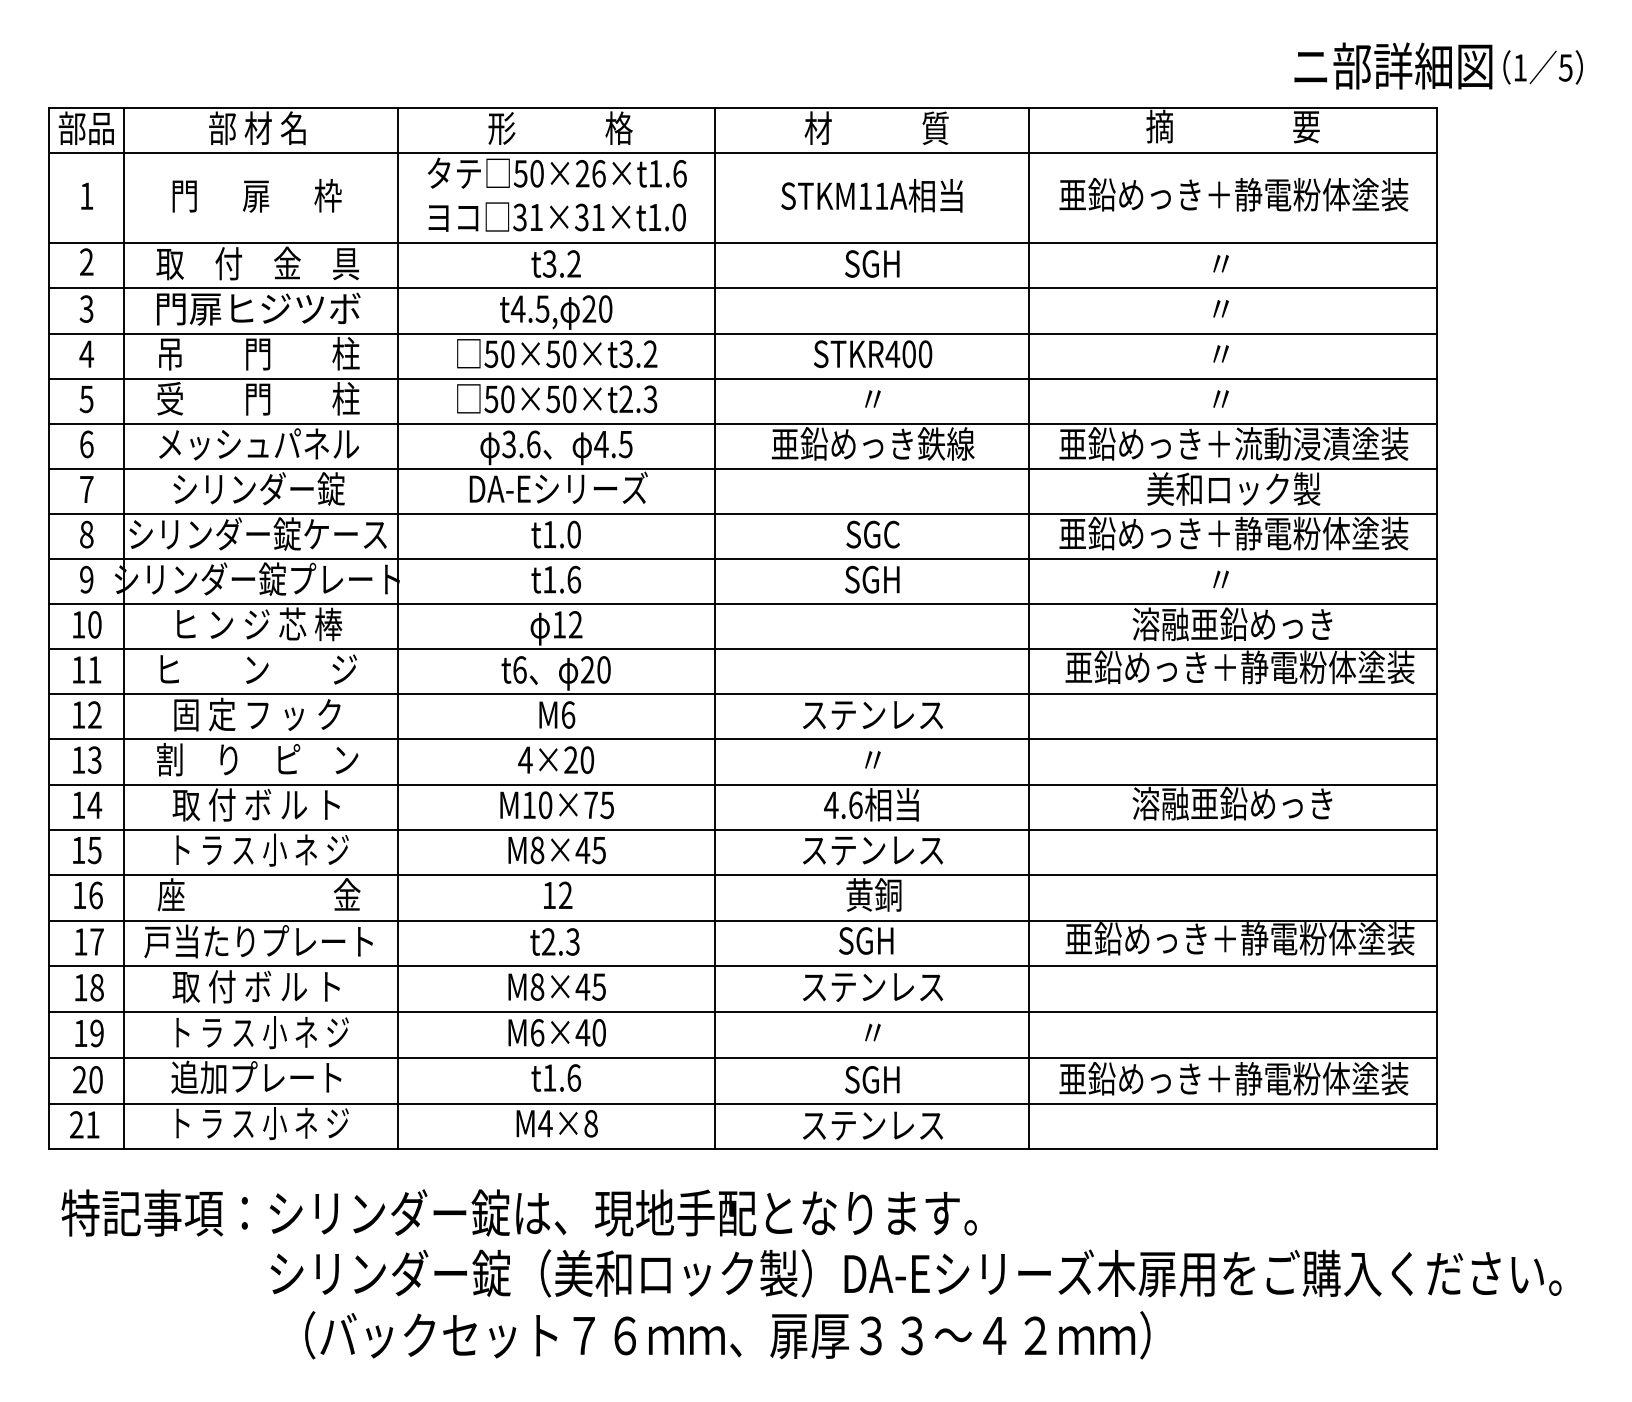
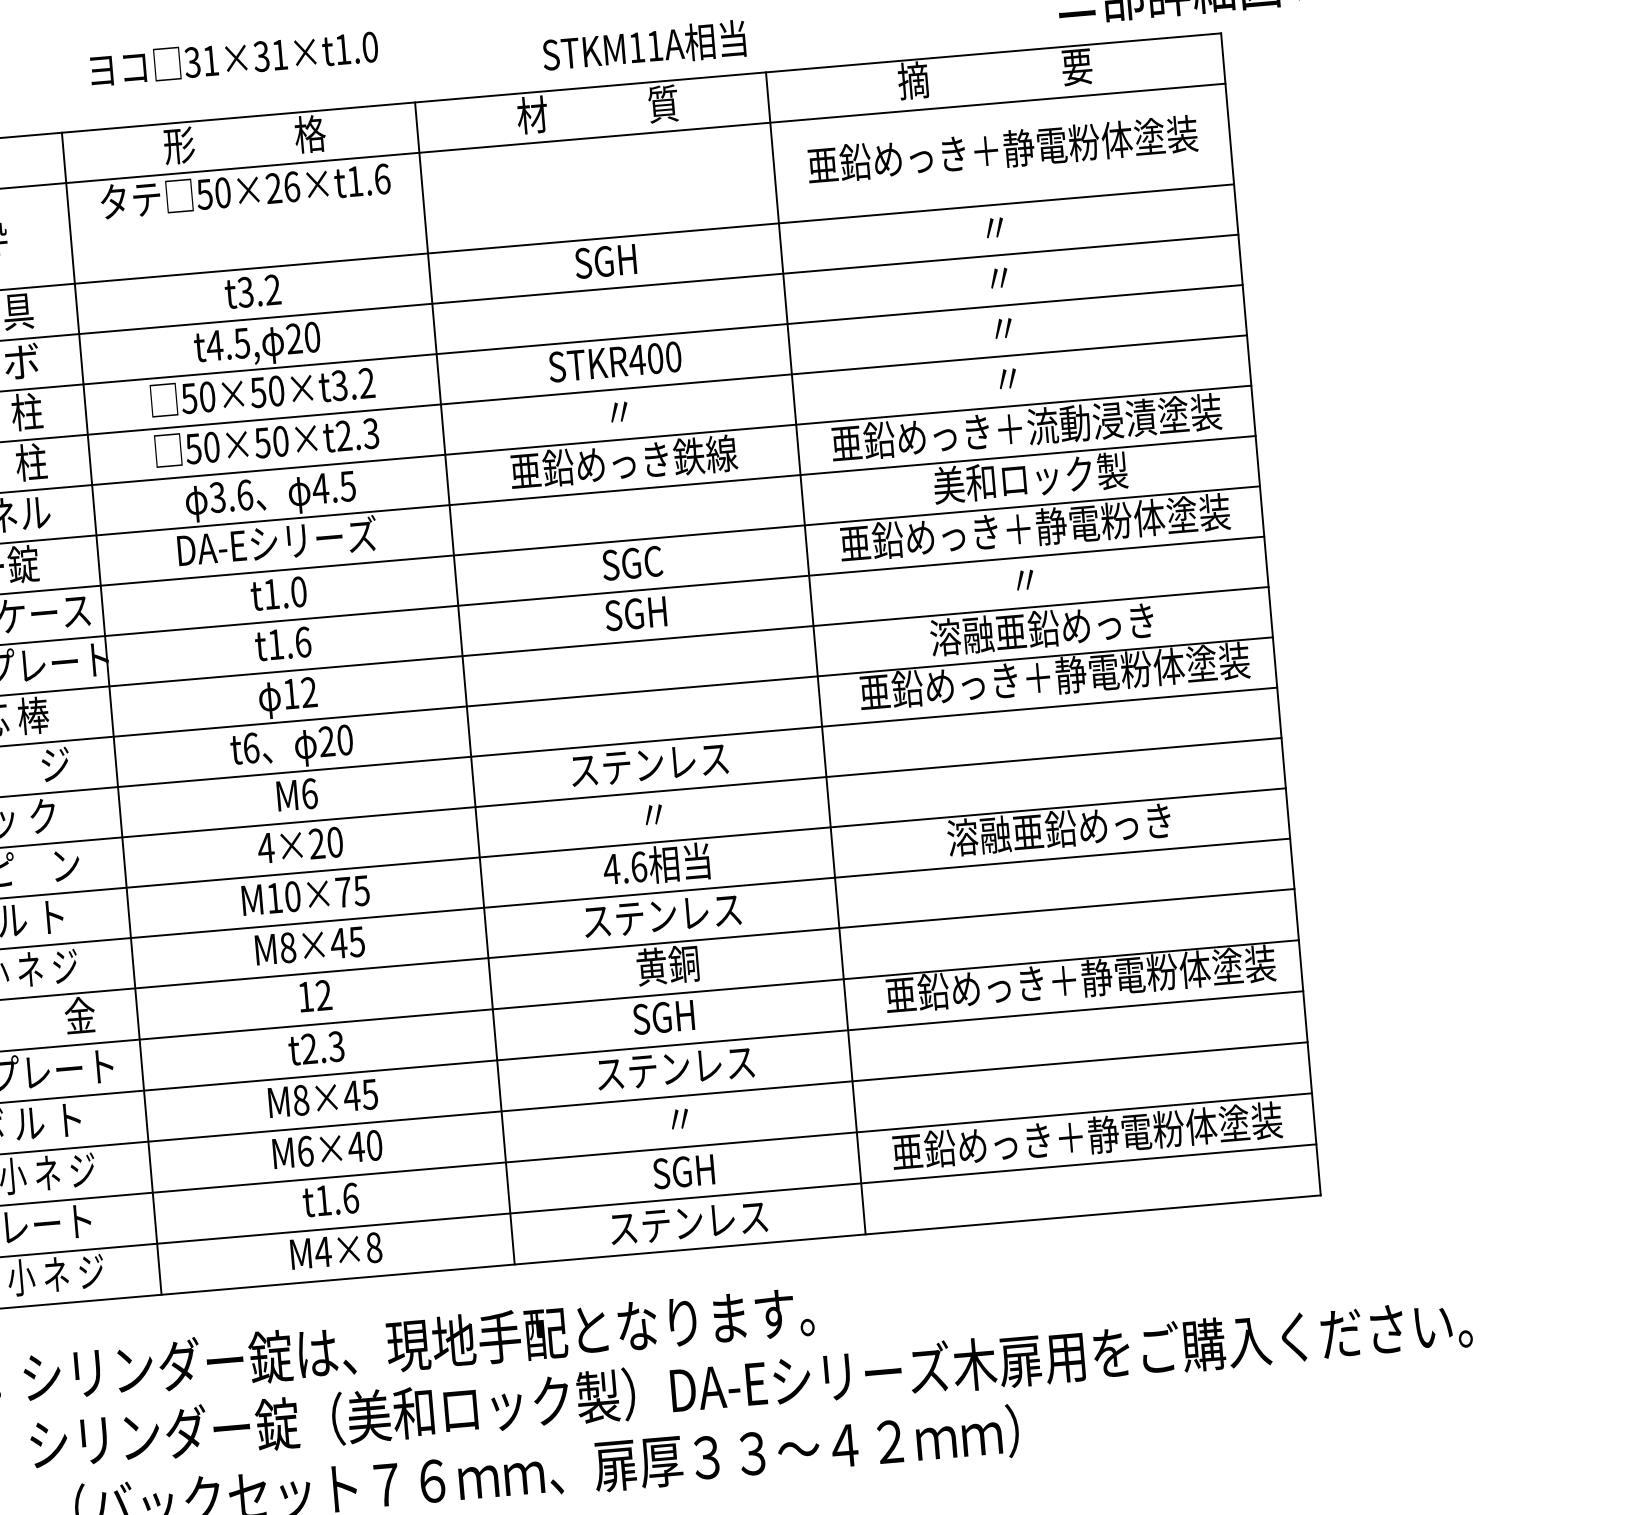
text: (871, 195) -> (643, 46), moved
text: (556, 216) -> (233, 57), moved

